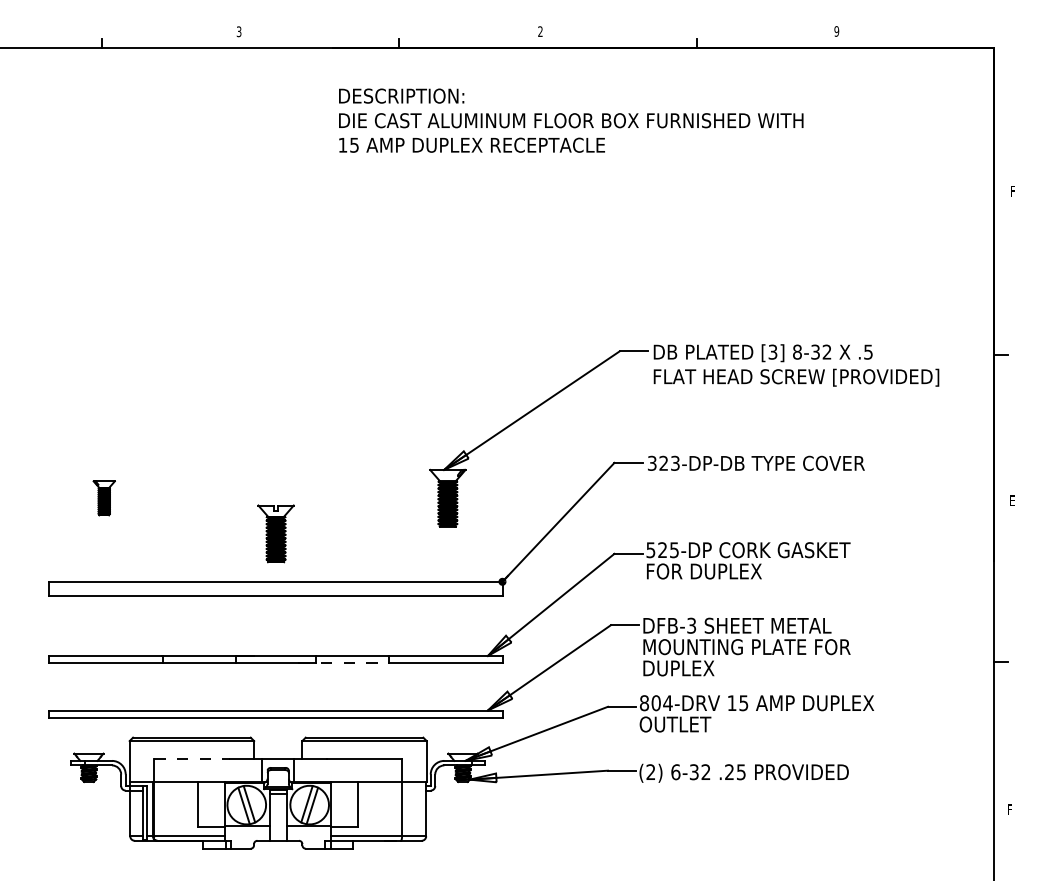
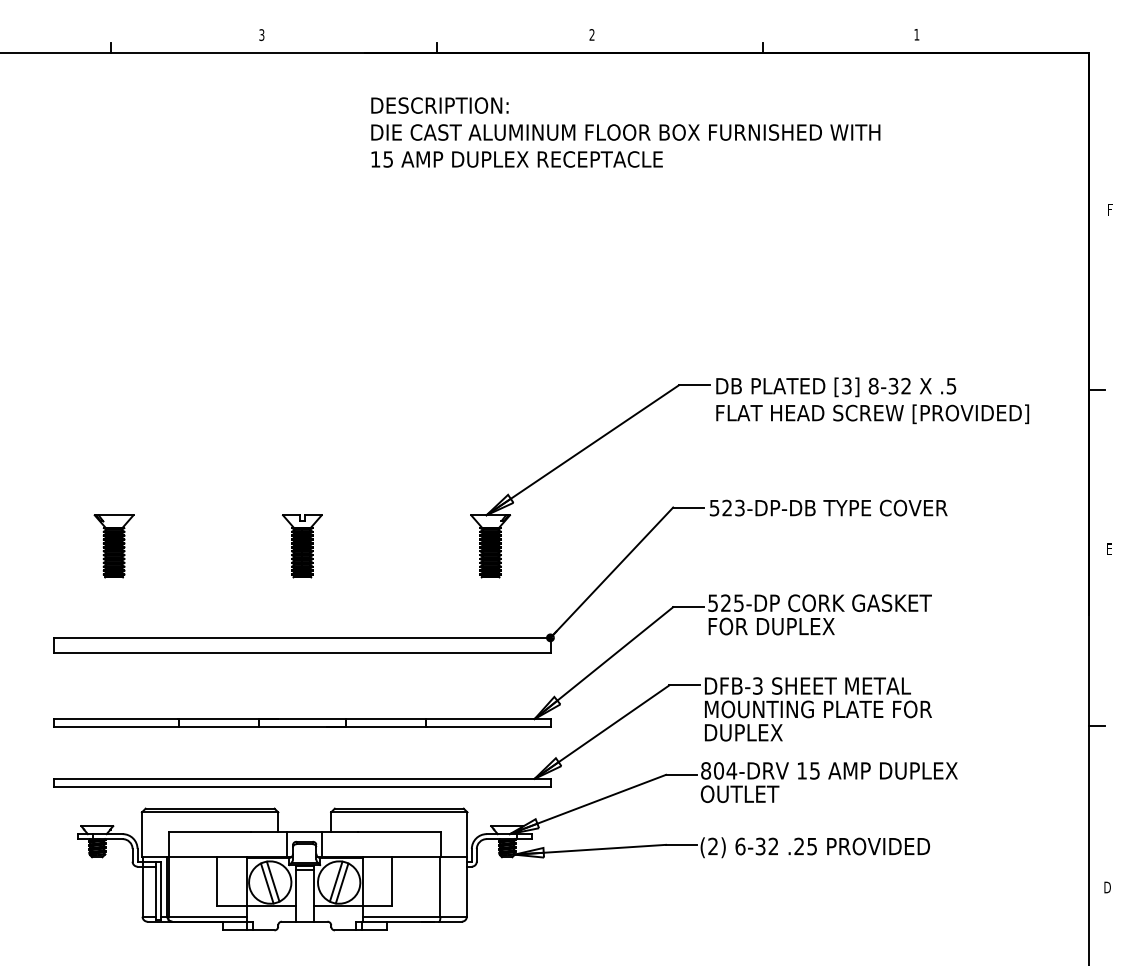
text: (836, 31) -> (916, 34), 9 -> 1
text: (652, 462) -> (714, 507), 323-DP-DB -> 523-DP-DB
part: (103, 498) -> (113, 546), size x1.67
part: (276, 534) -> (302, 546), moved
line: (343, 662) -> (376, 726), dashed -> solid
line: (192, 758) -> (210, 831), dashed -> solid
text: (1010, 809) -> (1107, 887), F -> D

